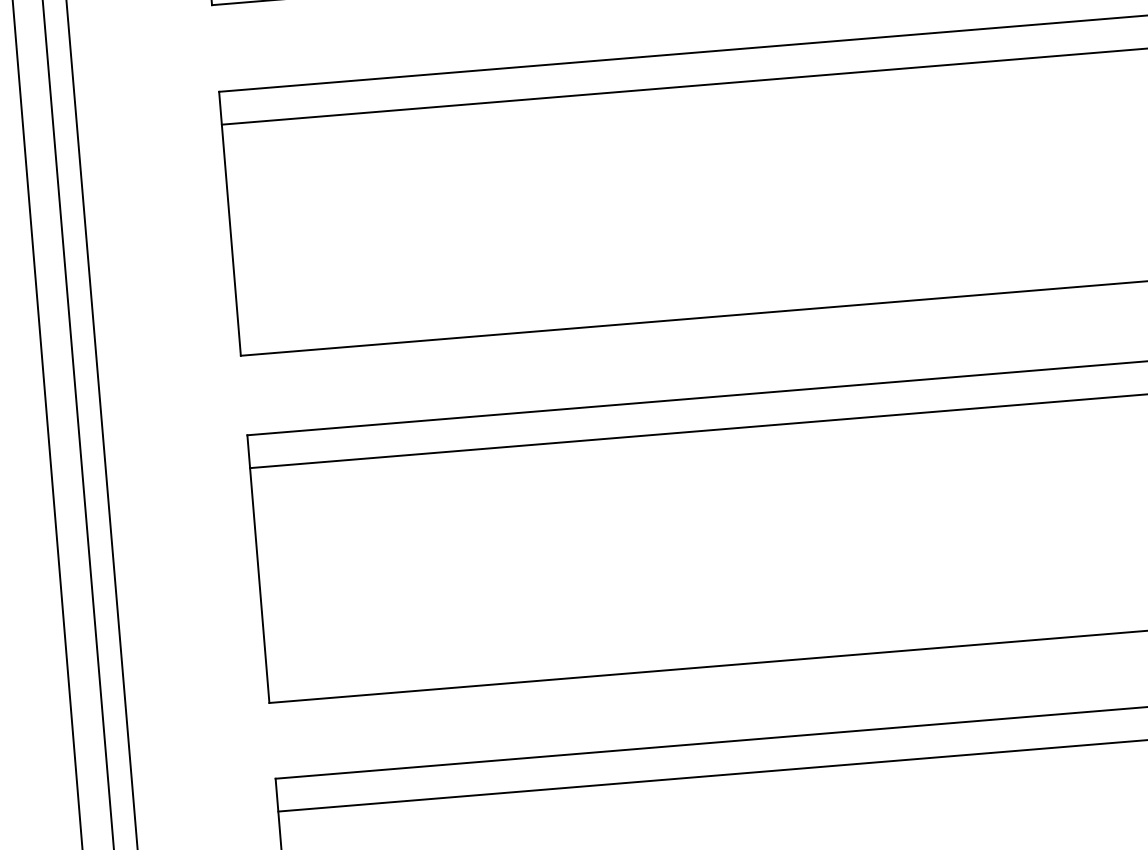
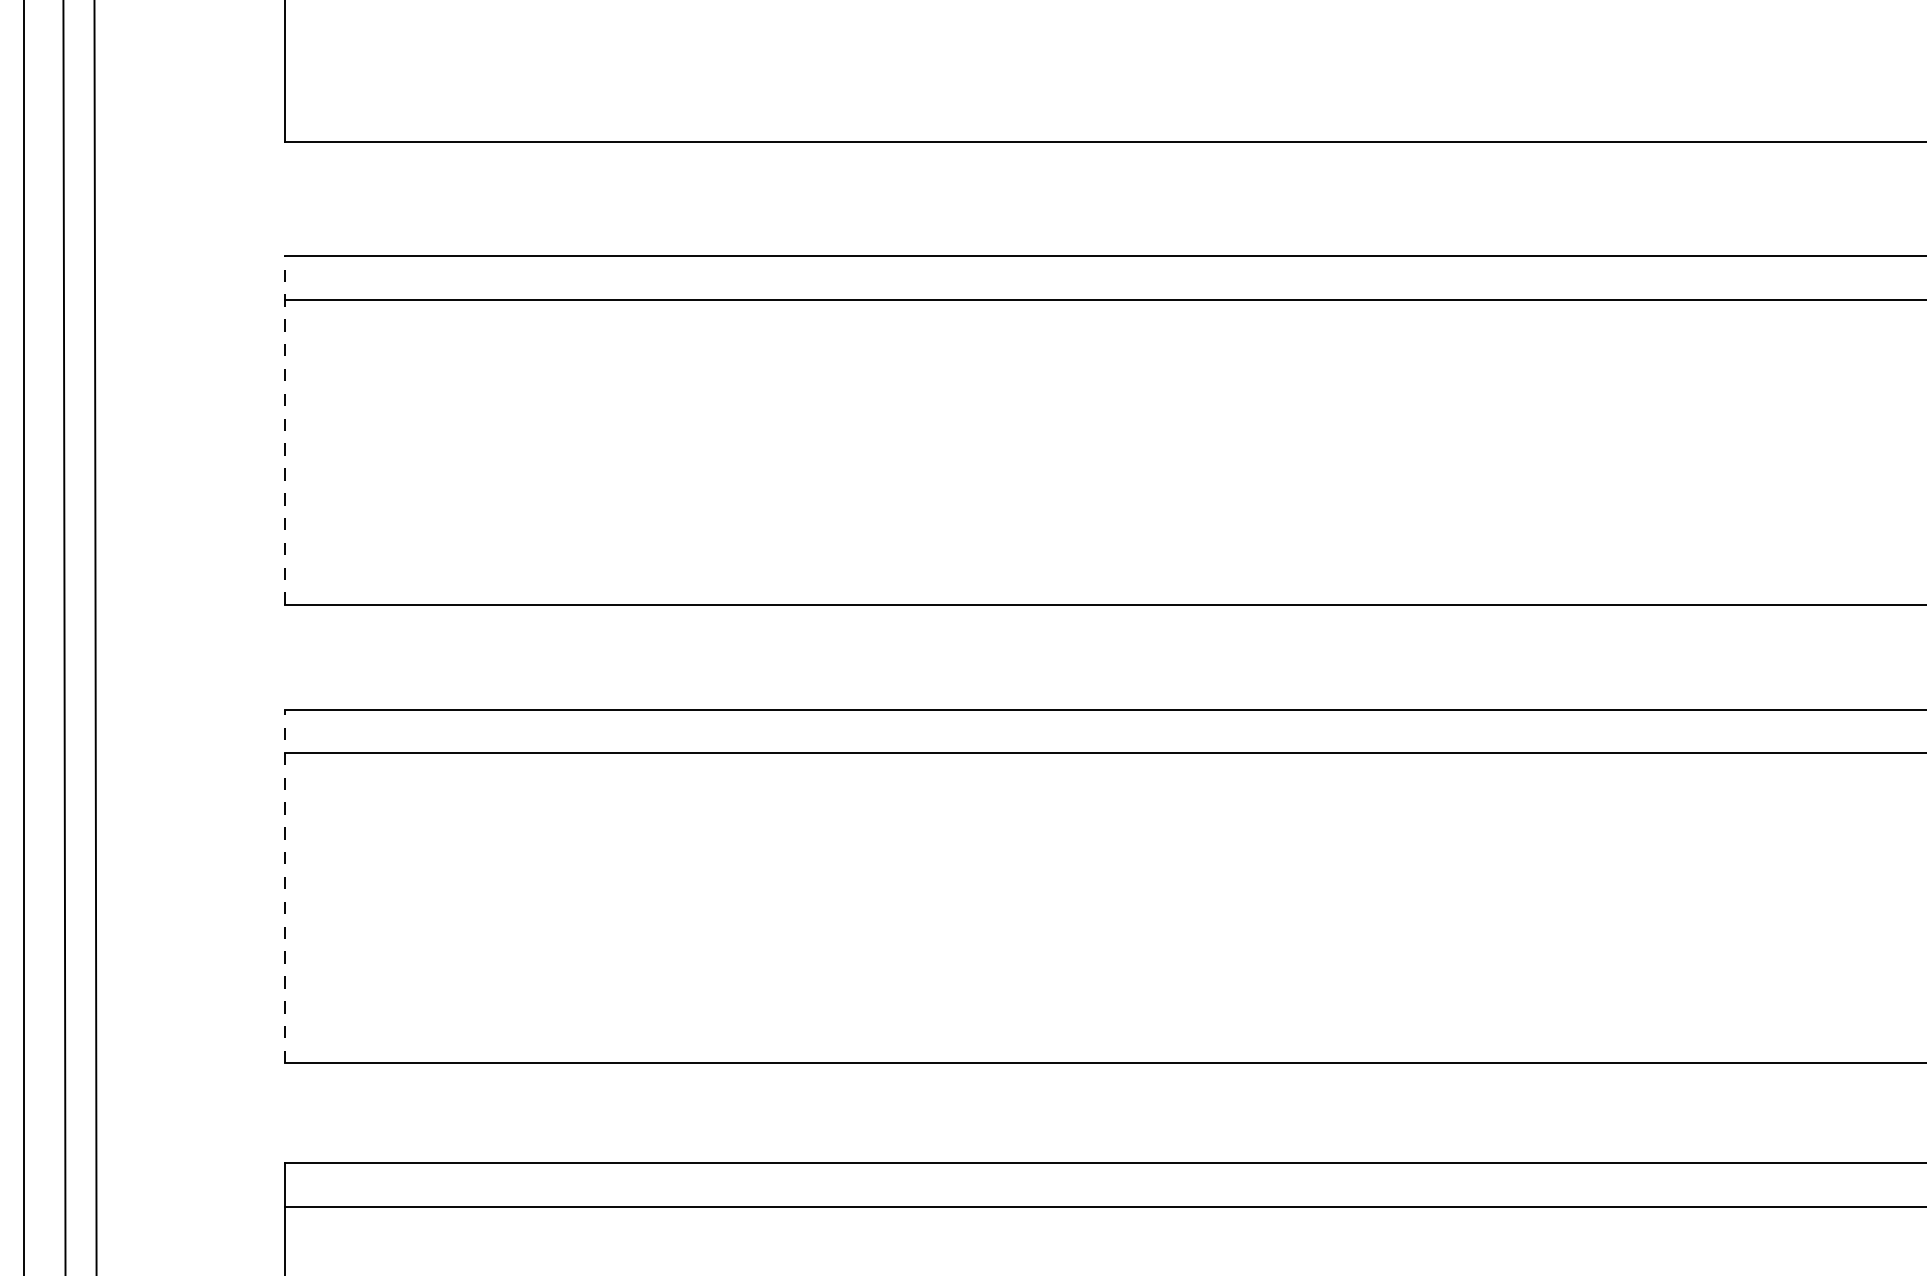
line: (230, 223) -> (285, 430), solid -> dashed
line: (258, 569) -> (285, 886), solid -> dashed

